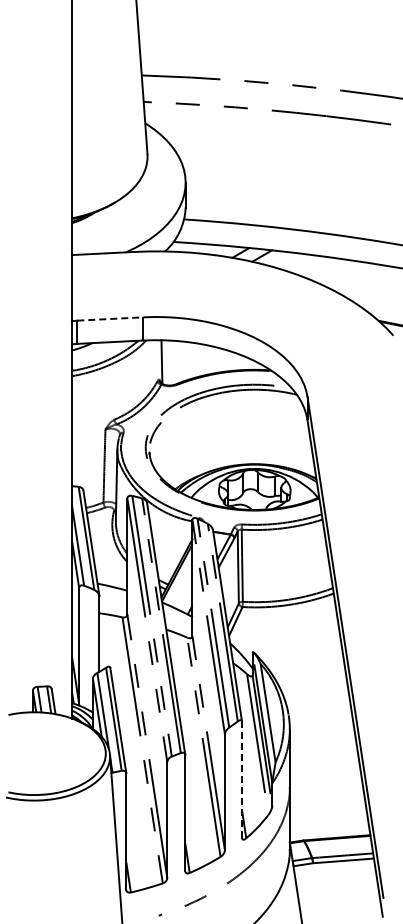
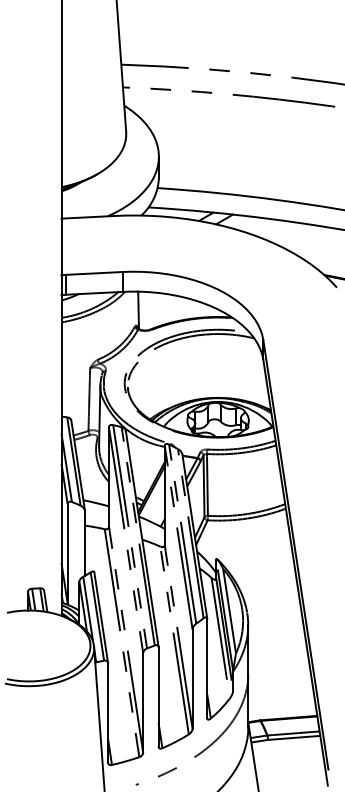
line: (110, 318) -> (94, 273), dashed -> solid
line: (242, 779) -> (207, 668), dashed -> solid

